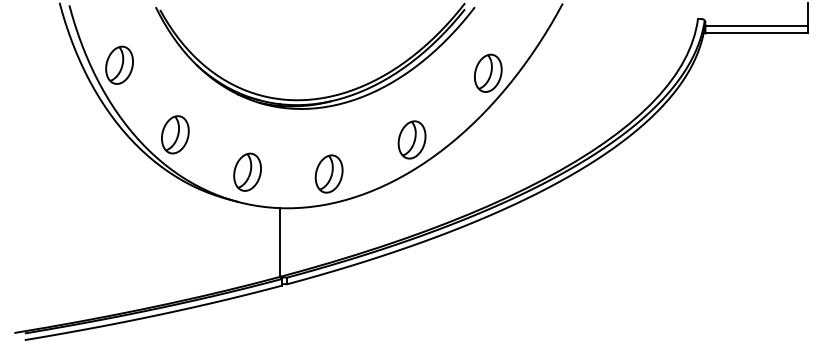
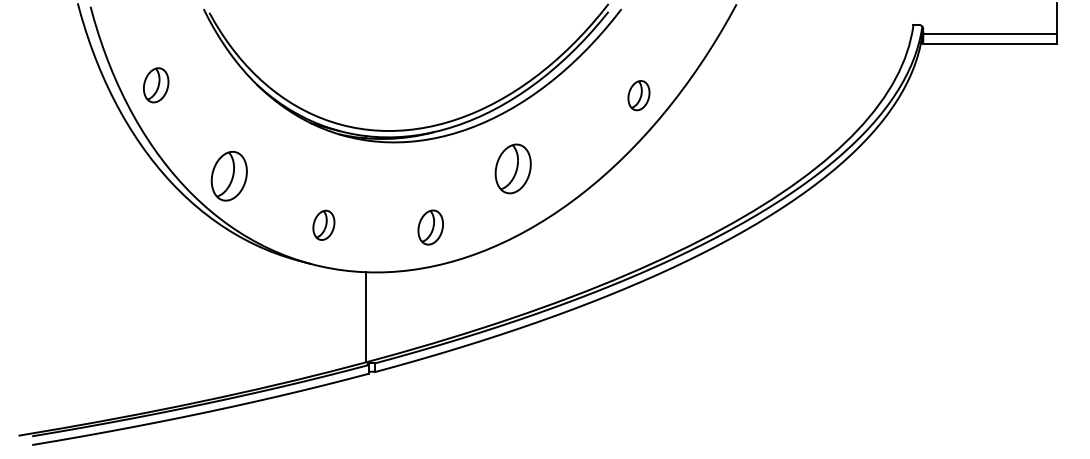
part: (118, 65) -> (155, 85), size x0.7
part: (487, 73) -> (638, 95), size x0.6
part: (411, 139) -> (512, 168), moved
part: (247, 172) -> (323, 225), size x0.6
part: (329, 173) -> (430, 227), size x0.7

